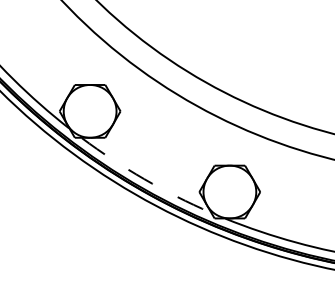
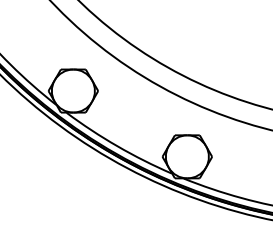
arc: (144, 179) -> (117, 146), dashed -> solid

